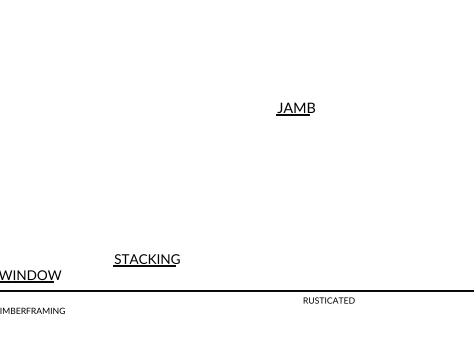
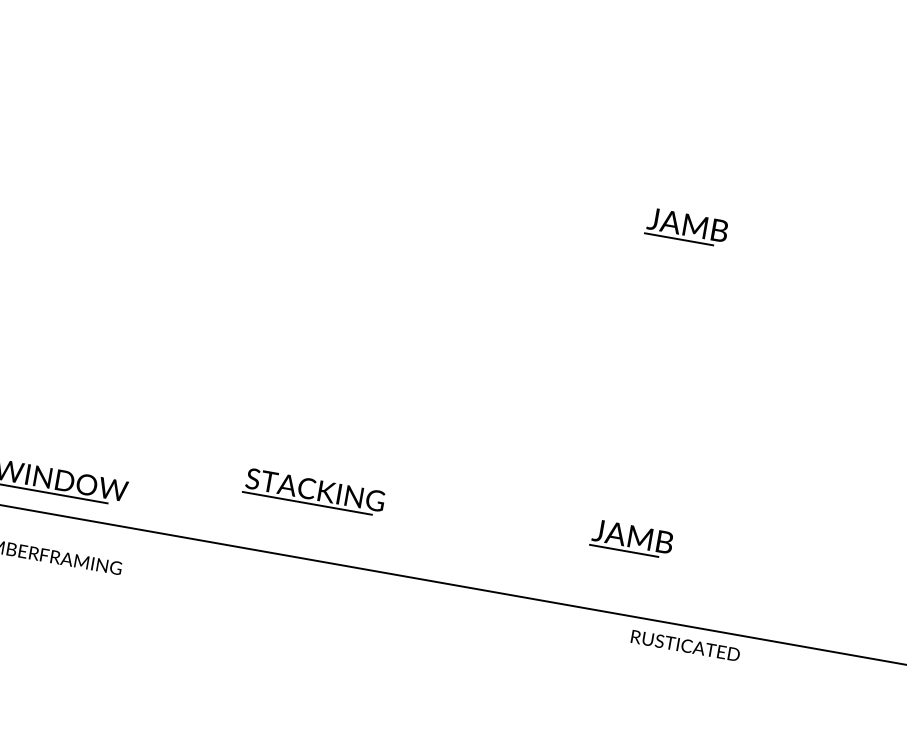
part: (295, 255) -> (631, 537), added

